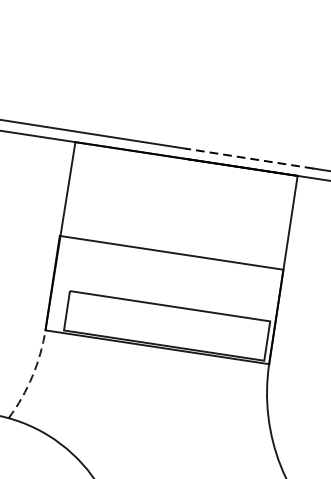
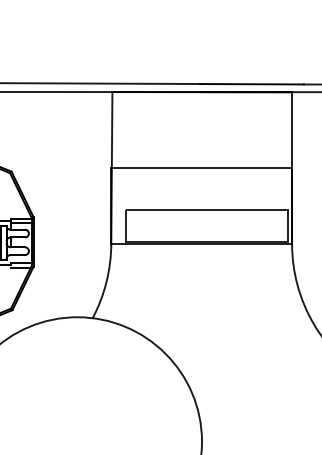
line: (250, 159) -> (252, 84), dashed -> solid
arc: (32, 376) -> (106, 282), dashed -> solid

